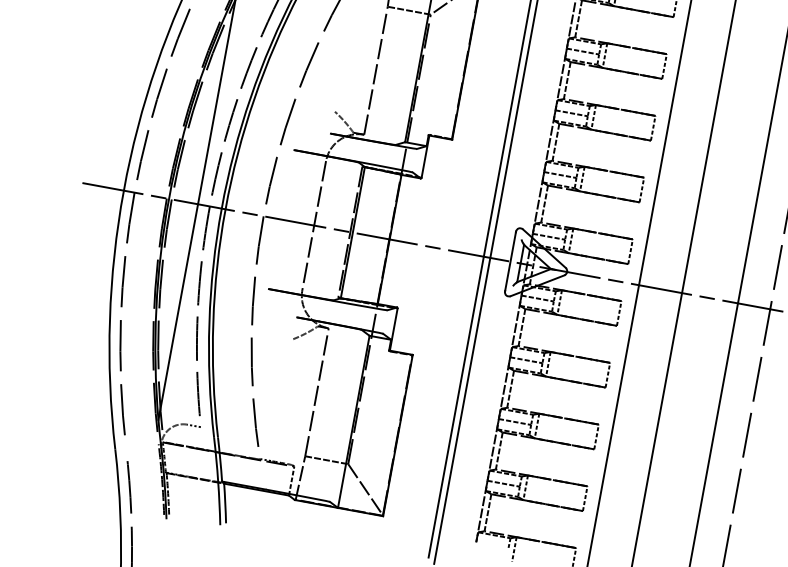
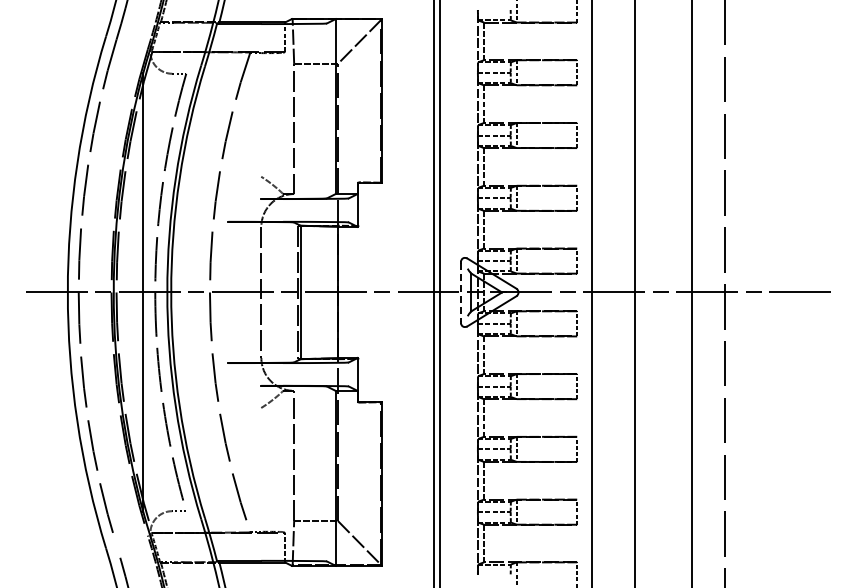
line: (510, 261) -> (460, 292), solid -> dashed

